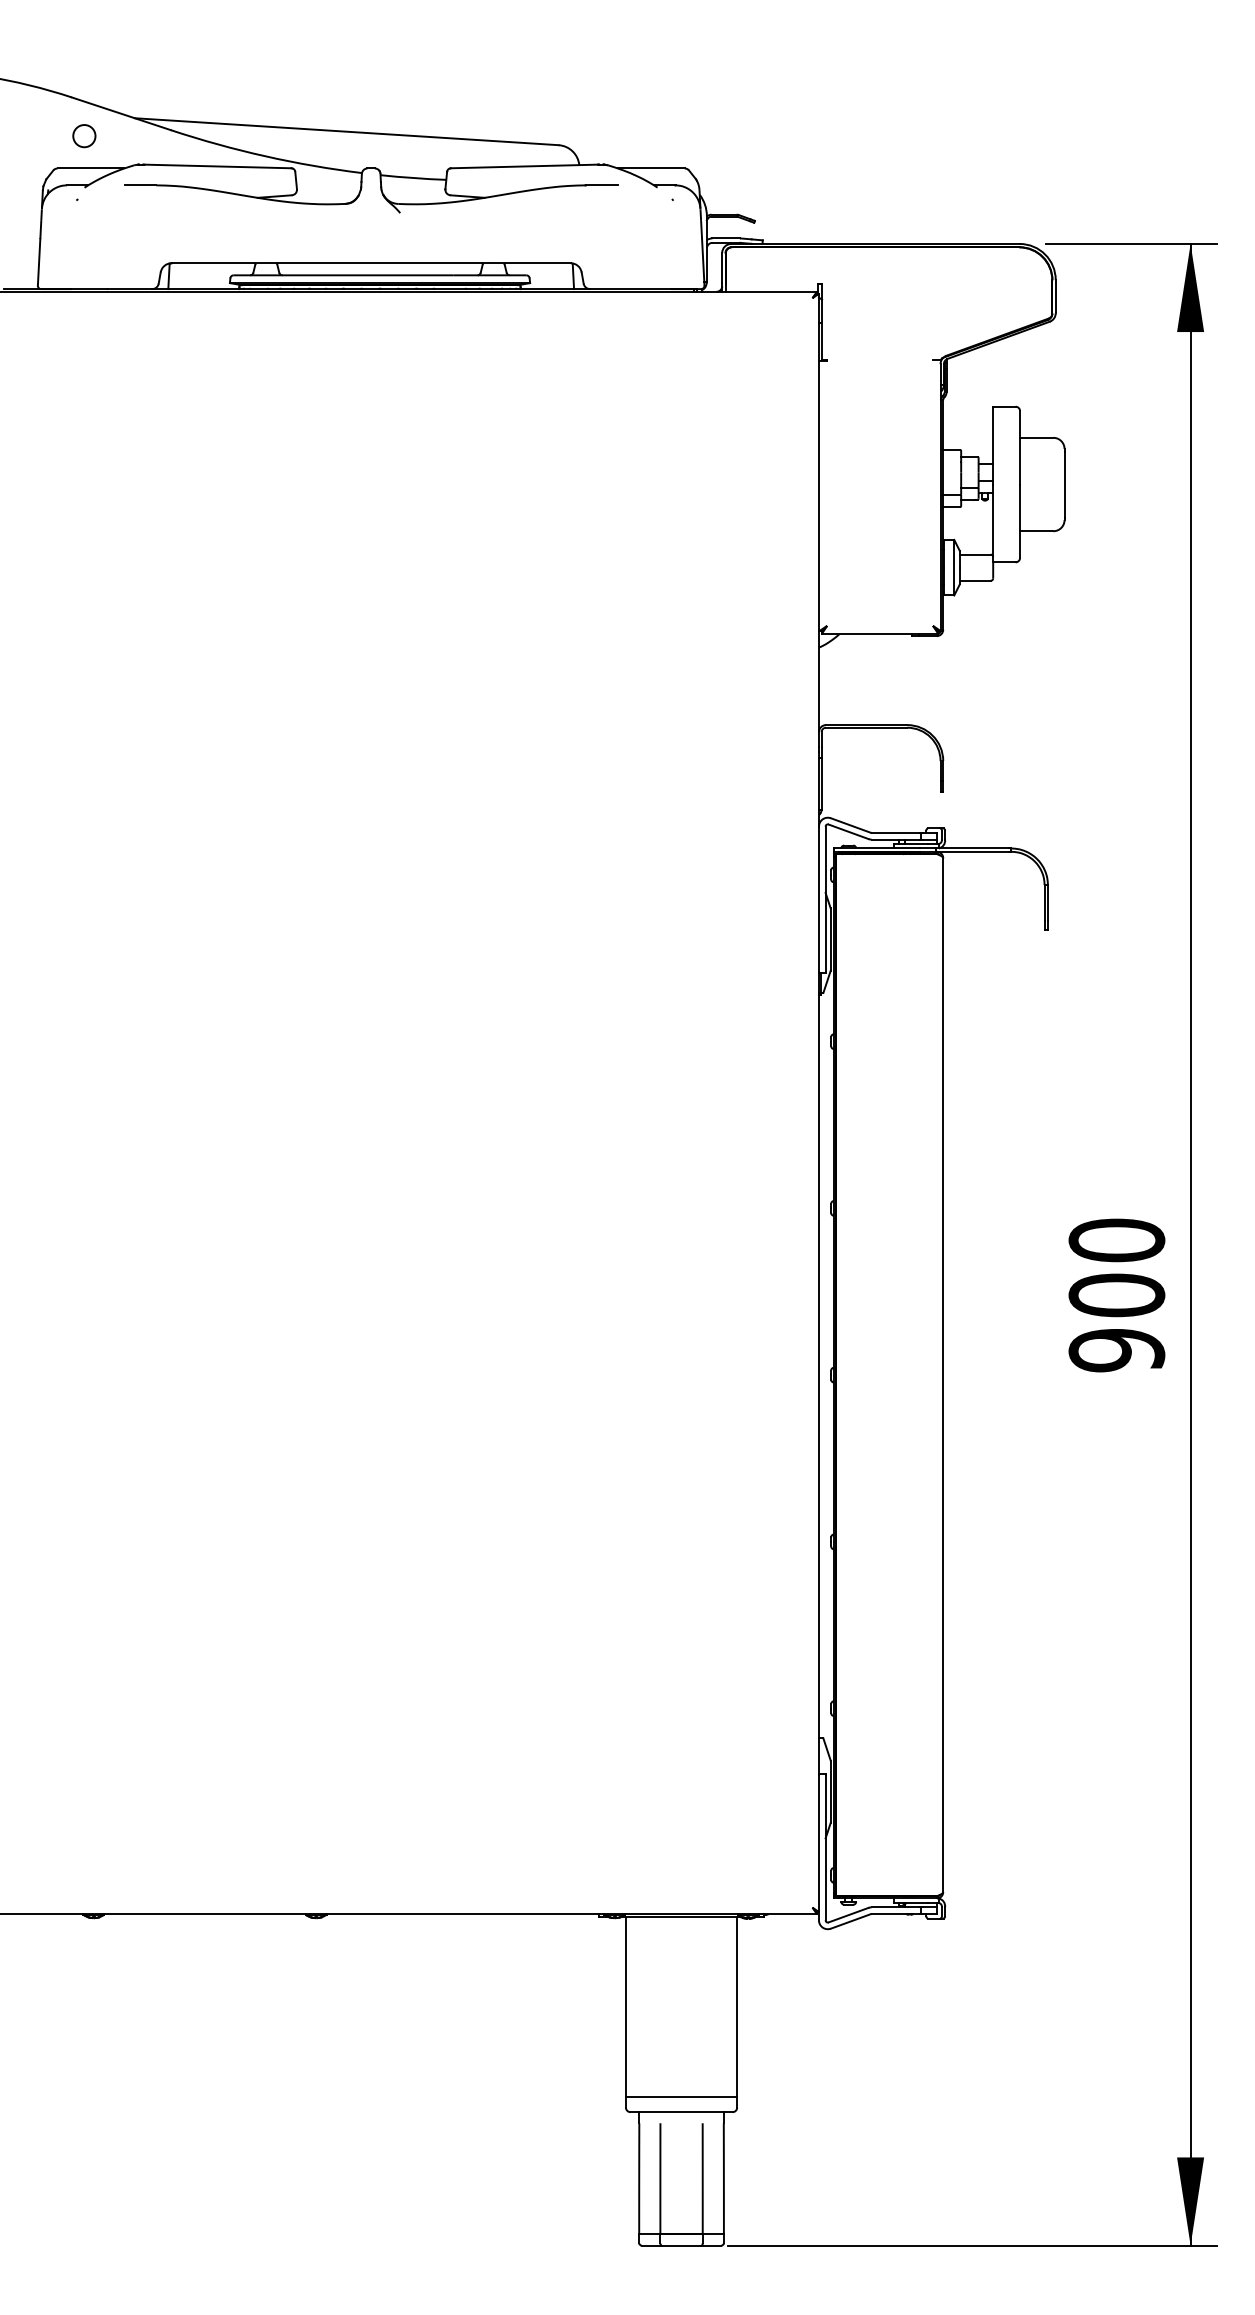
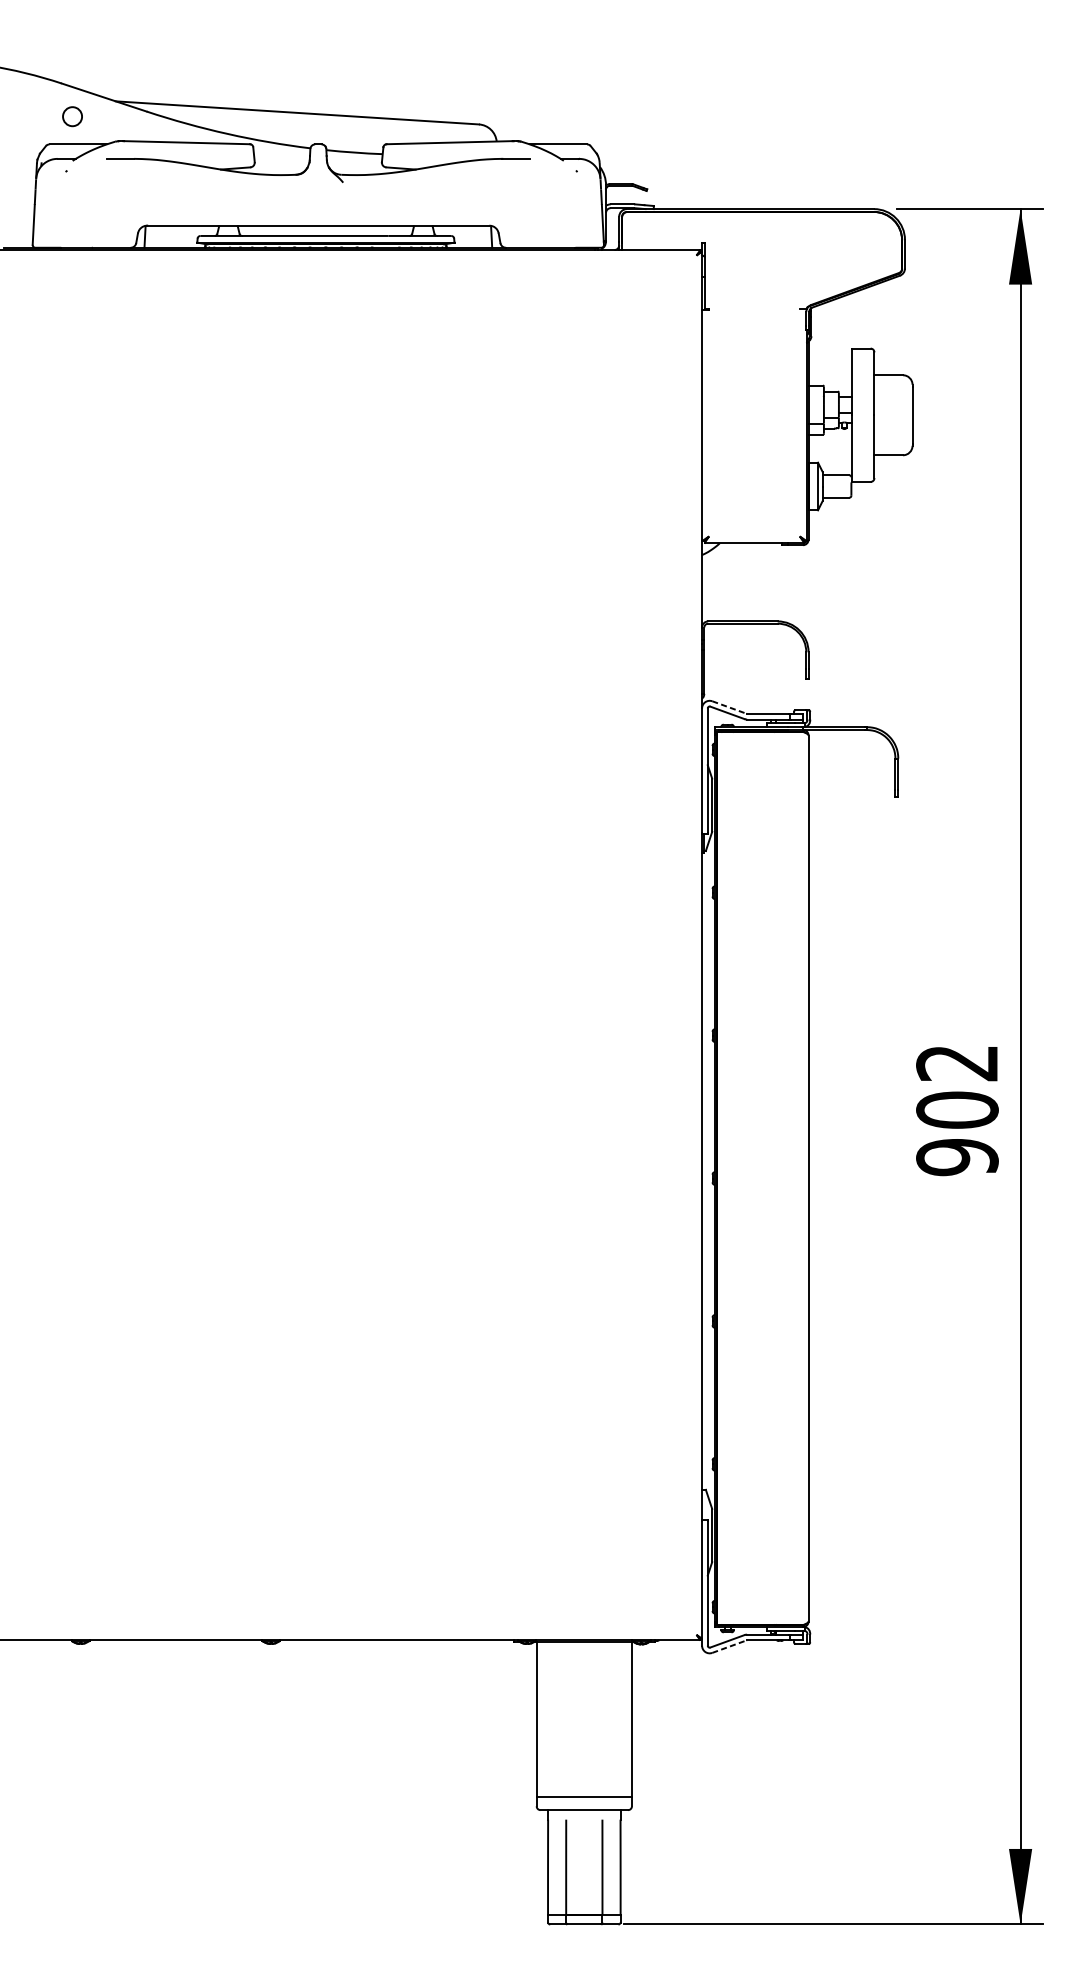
line: (851, 825) -> (729, 707), solid -> dashed
text: (1116, 1240) -> (957, 1063), 900 -> 902
line: (851, 1921) -> (729, 1646), solid -> dashed

